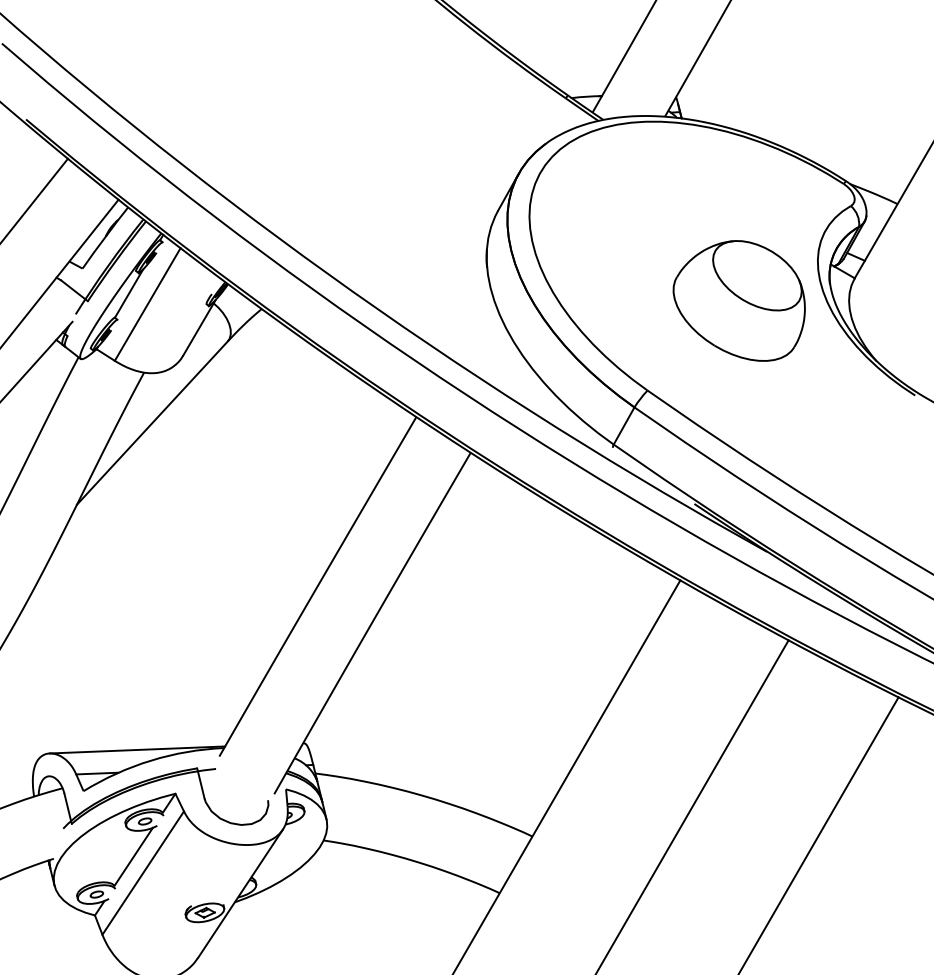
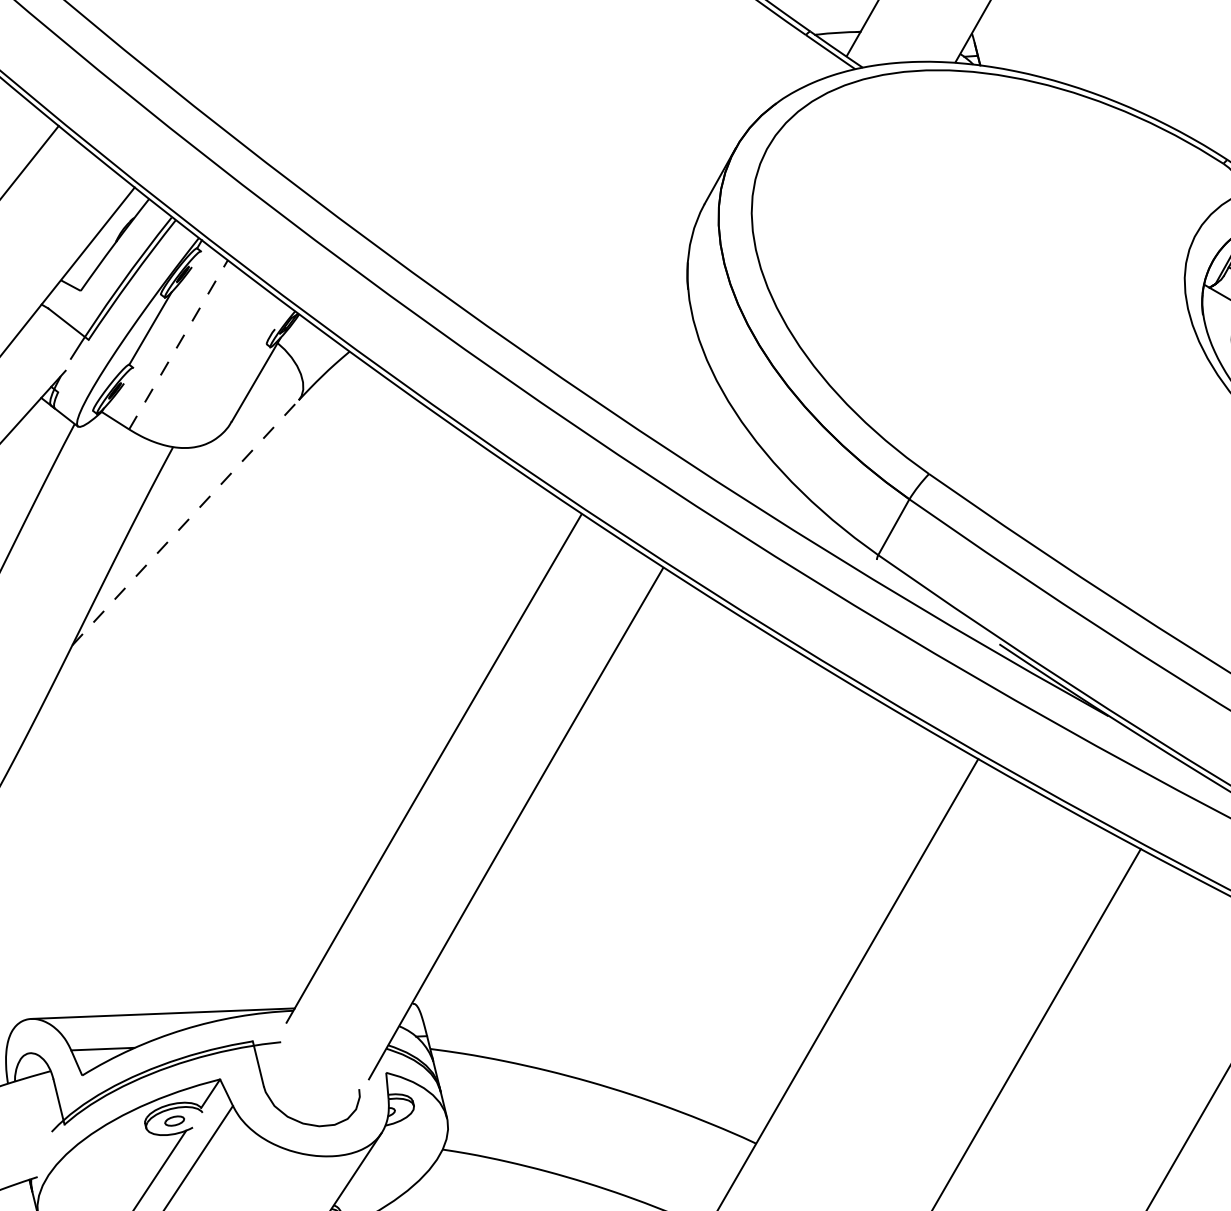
part: (738, 300) -> (1065, 338), removed
line: (147, 304) -> (178, 344), solid -> dashed
line: (152, 422) -> (185, 521), solid -> dashed

